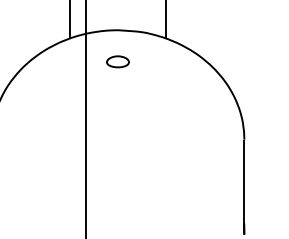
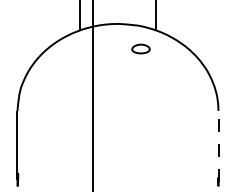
part: (117, 61) -> (140, 48), moved
line: (244, 183) -> (218, 145), solid -> dashed

